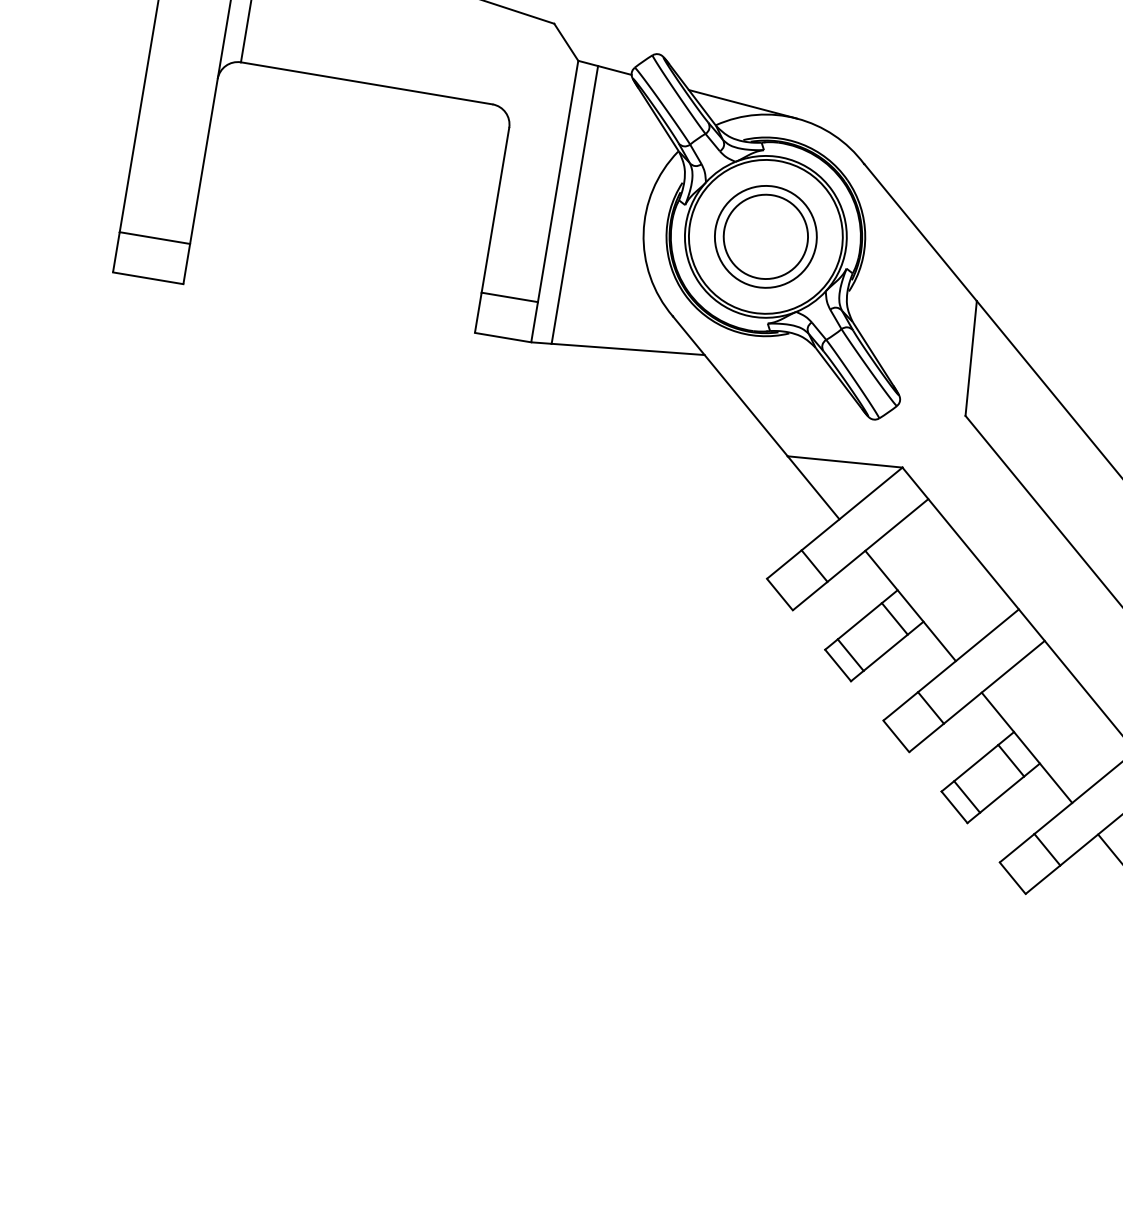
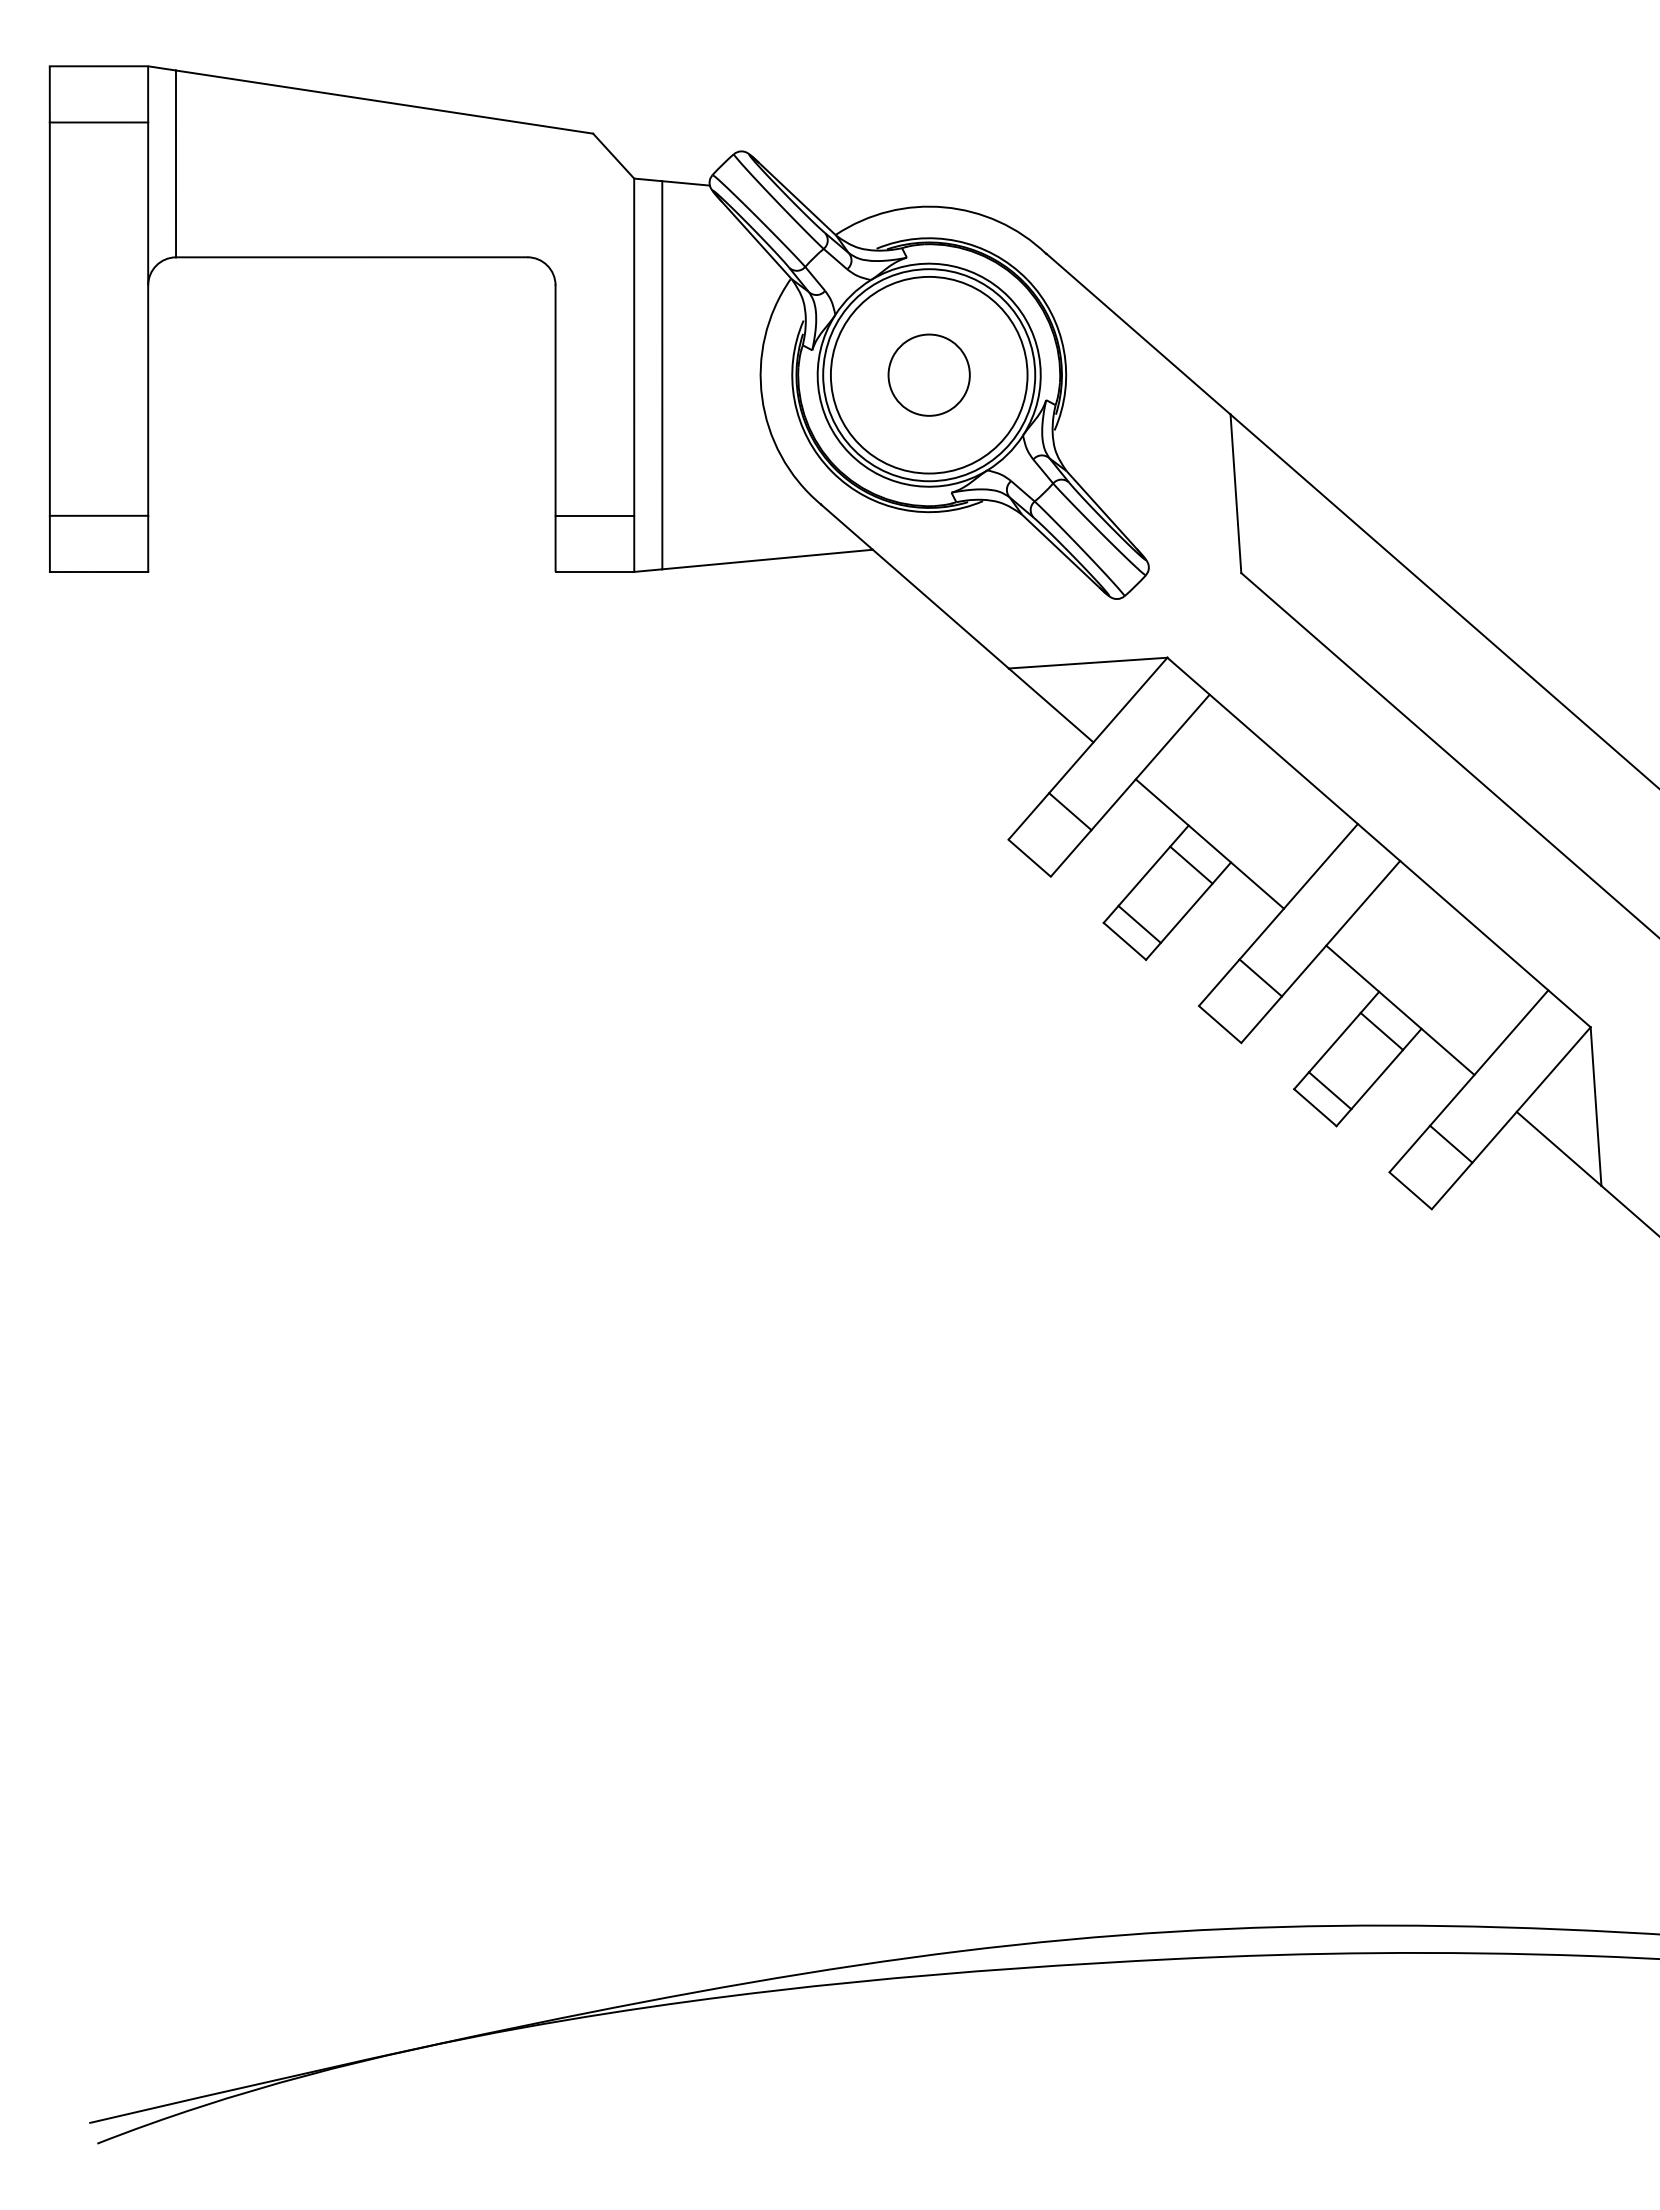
line: (742, 104) -> (867, 200), removed
circle: (765, 236) -> (928, 374), size x1.4
circle: (766, 237) -> (929, 375), size x0.7

